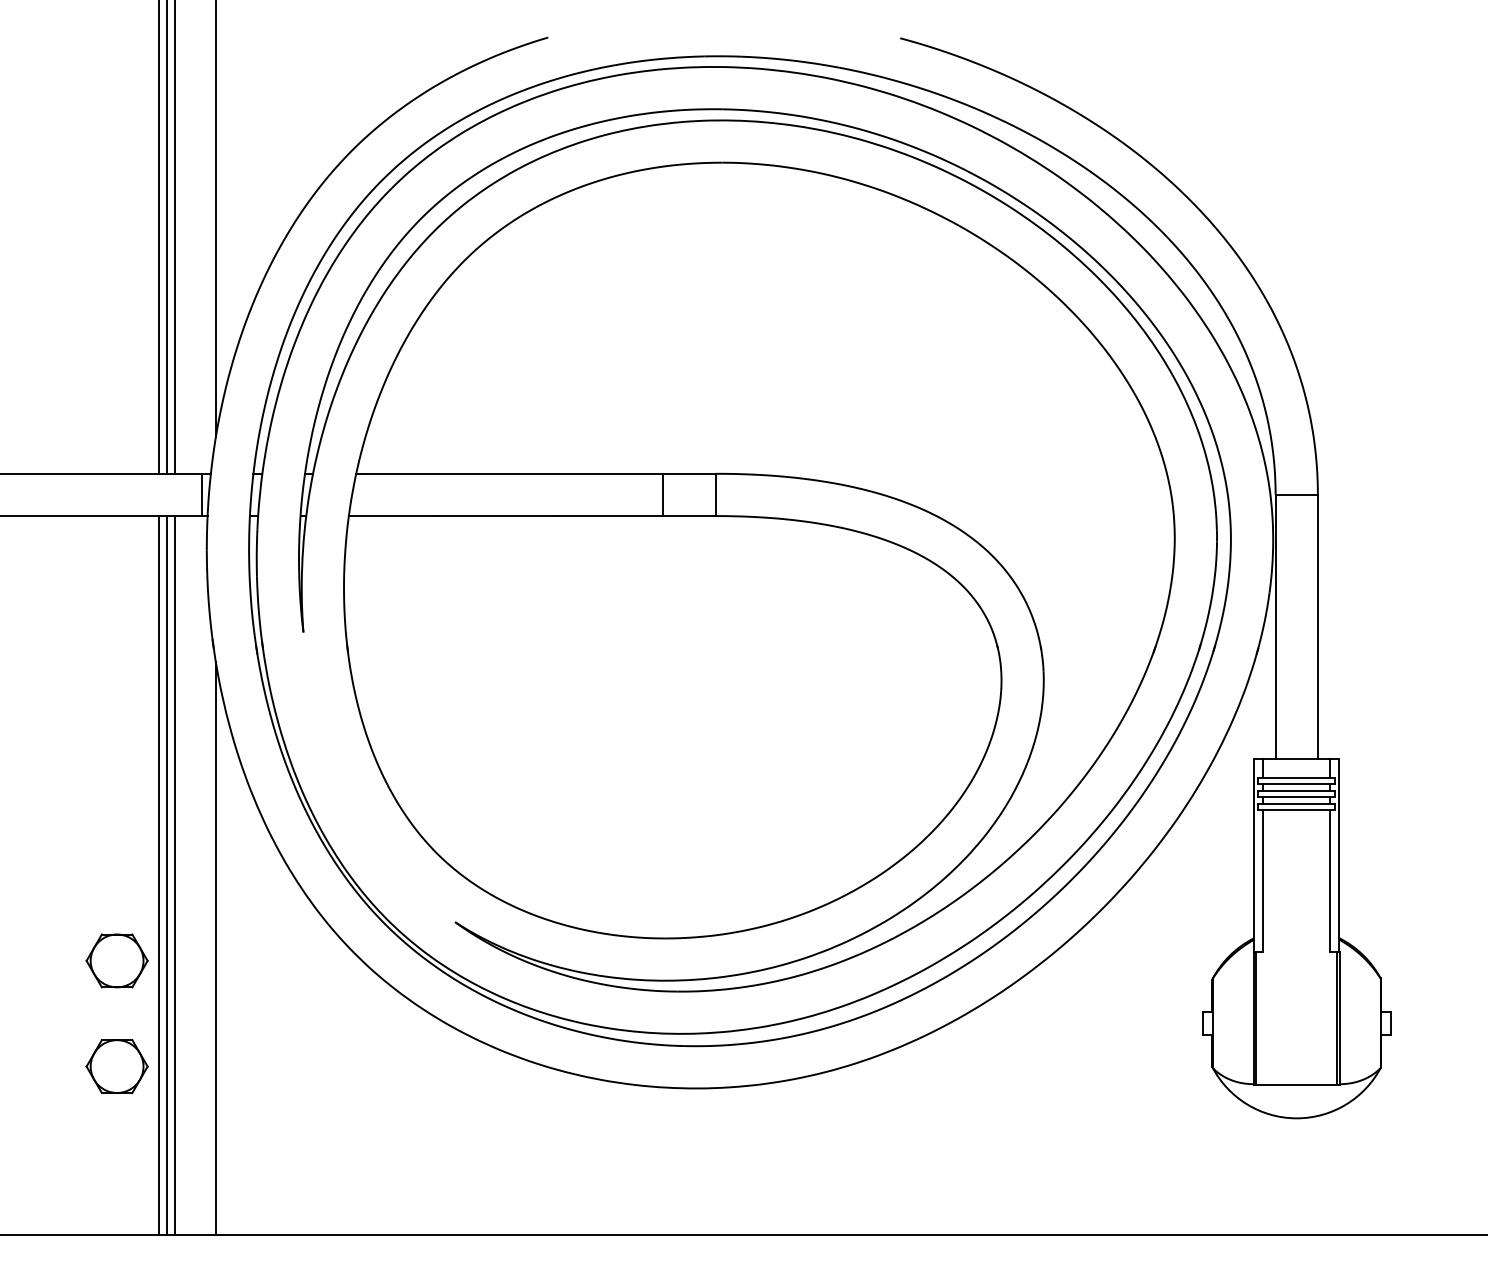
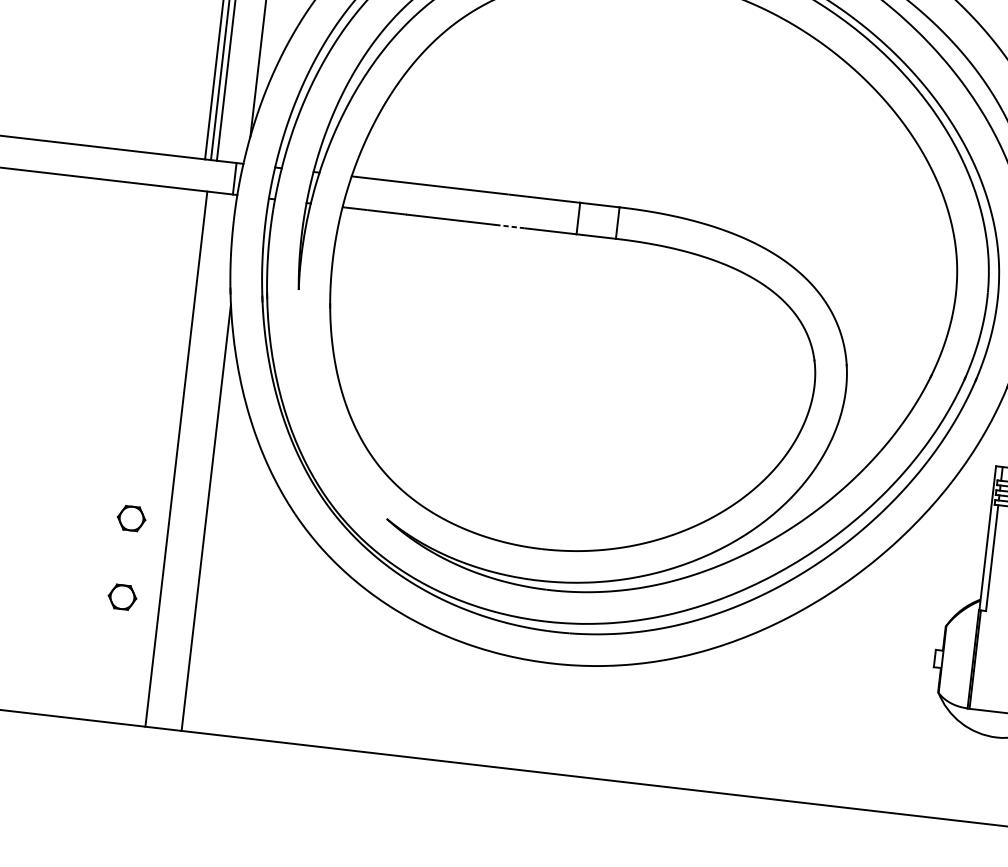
line: (573, 516) -> (509, 226), solid -> dashed
line: (159, 875) -> (170, 458), removed
line: (175, 875) -> (182, 459), removed
part: (116, 960) -> (131, 518), size x0.6
part: (116, 1066) -> (122, 597), size x0.6

